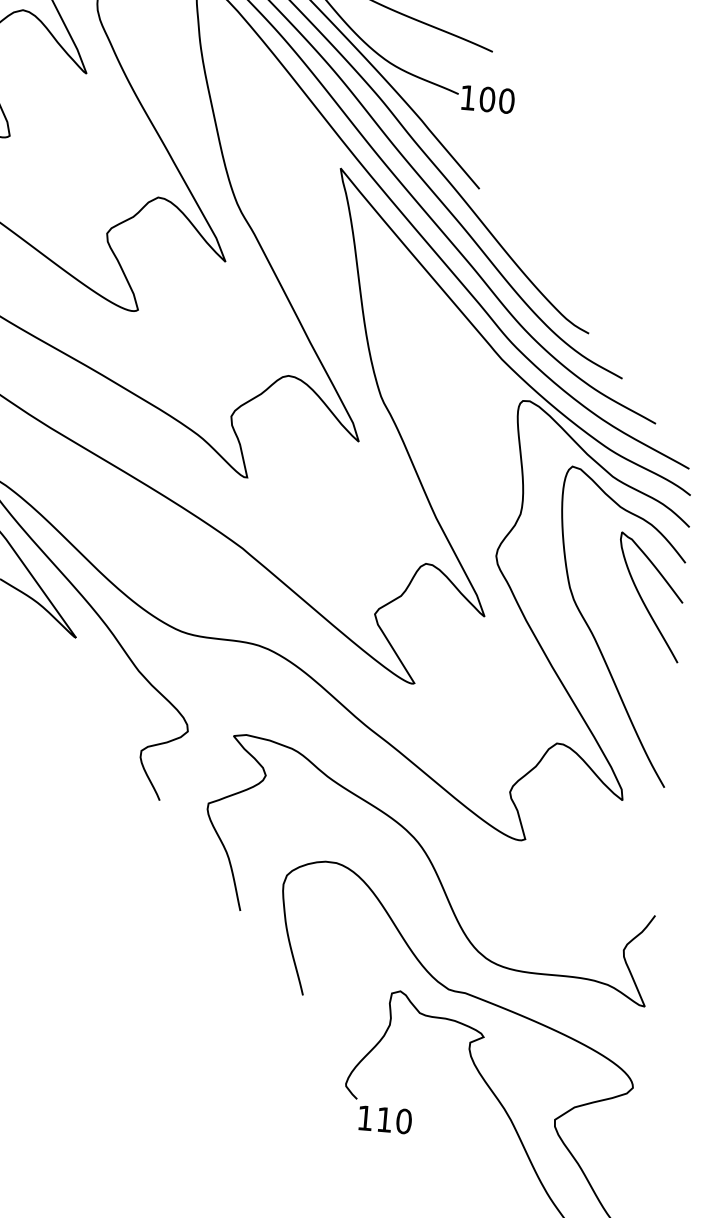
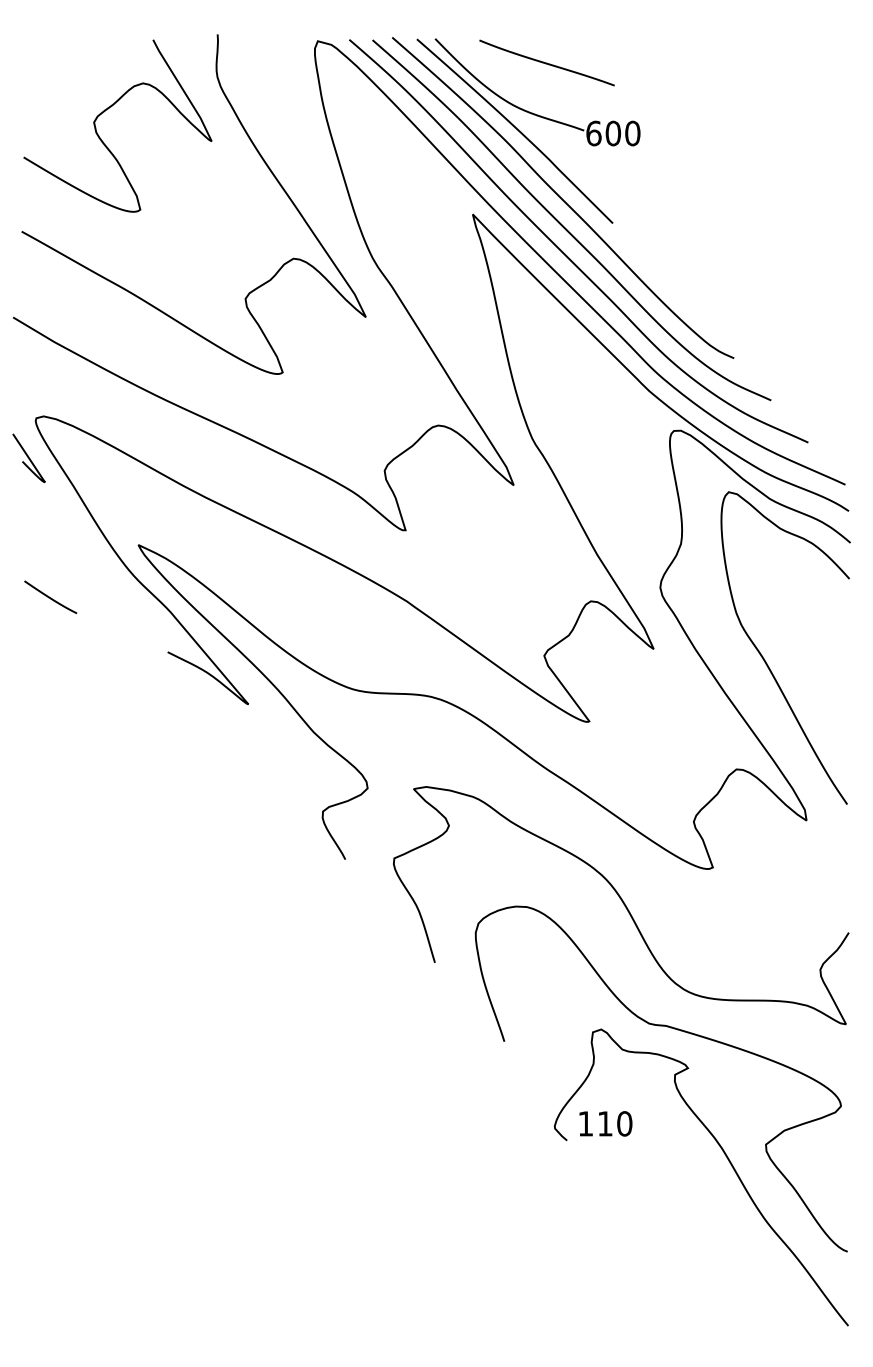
text: (467, 97) -> (593, 133), 100 -> 600
curve: (644, 601) -> (811, 620), removed
text: (384, 1119) -> (605, 1123), moved

